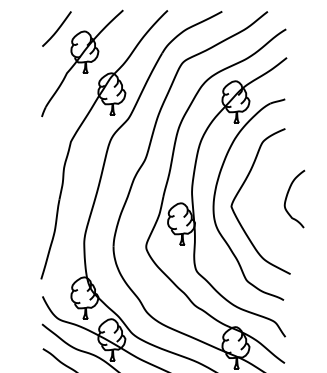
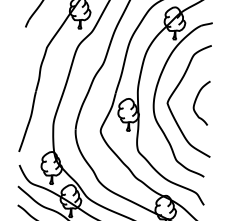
curve: (287, 197) -> (196, 101), moved

